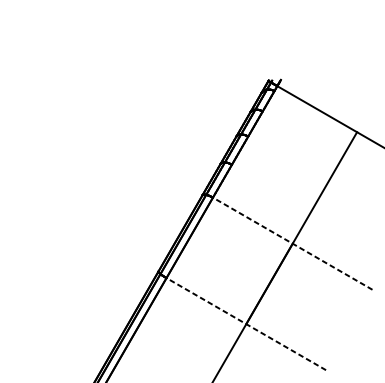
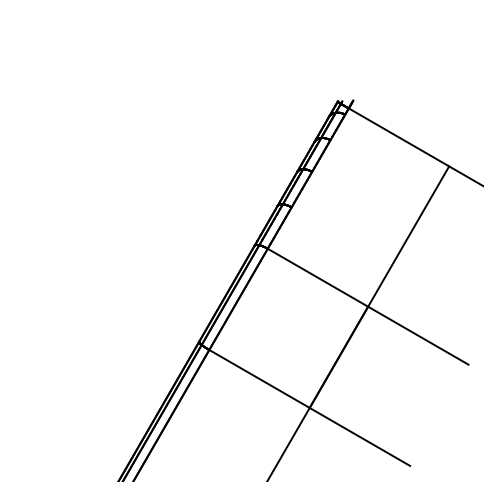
line: (293, 243) -> (368, 306), dashed -> solid
line: (246, 323) -> (309, 407), dashed -> solid

